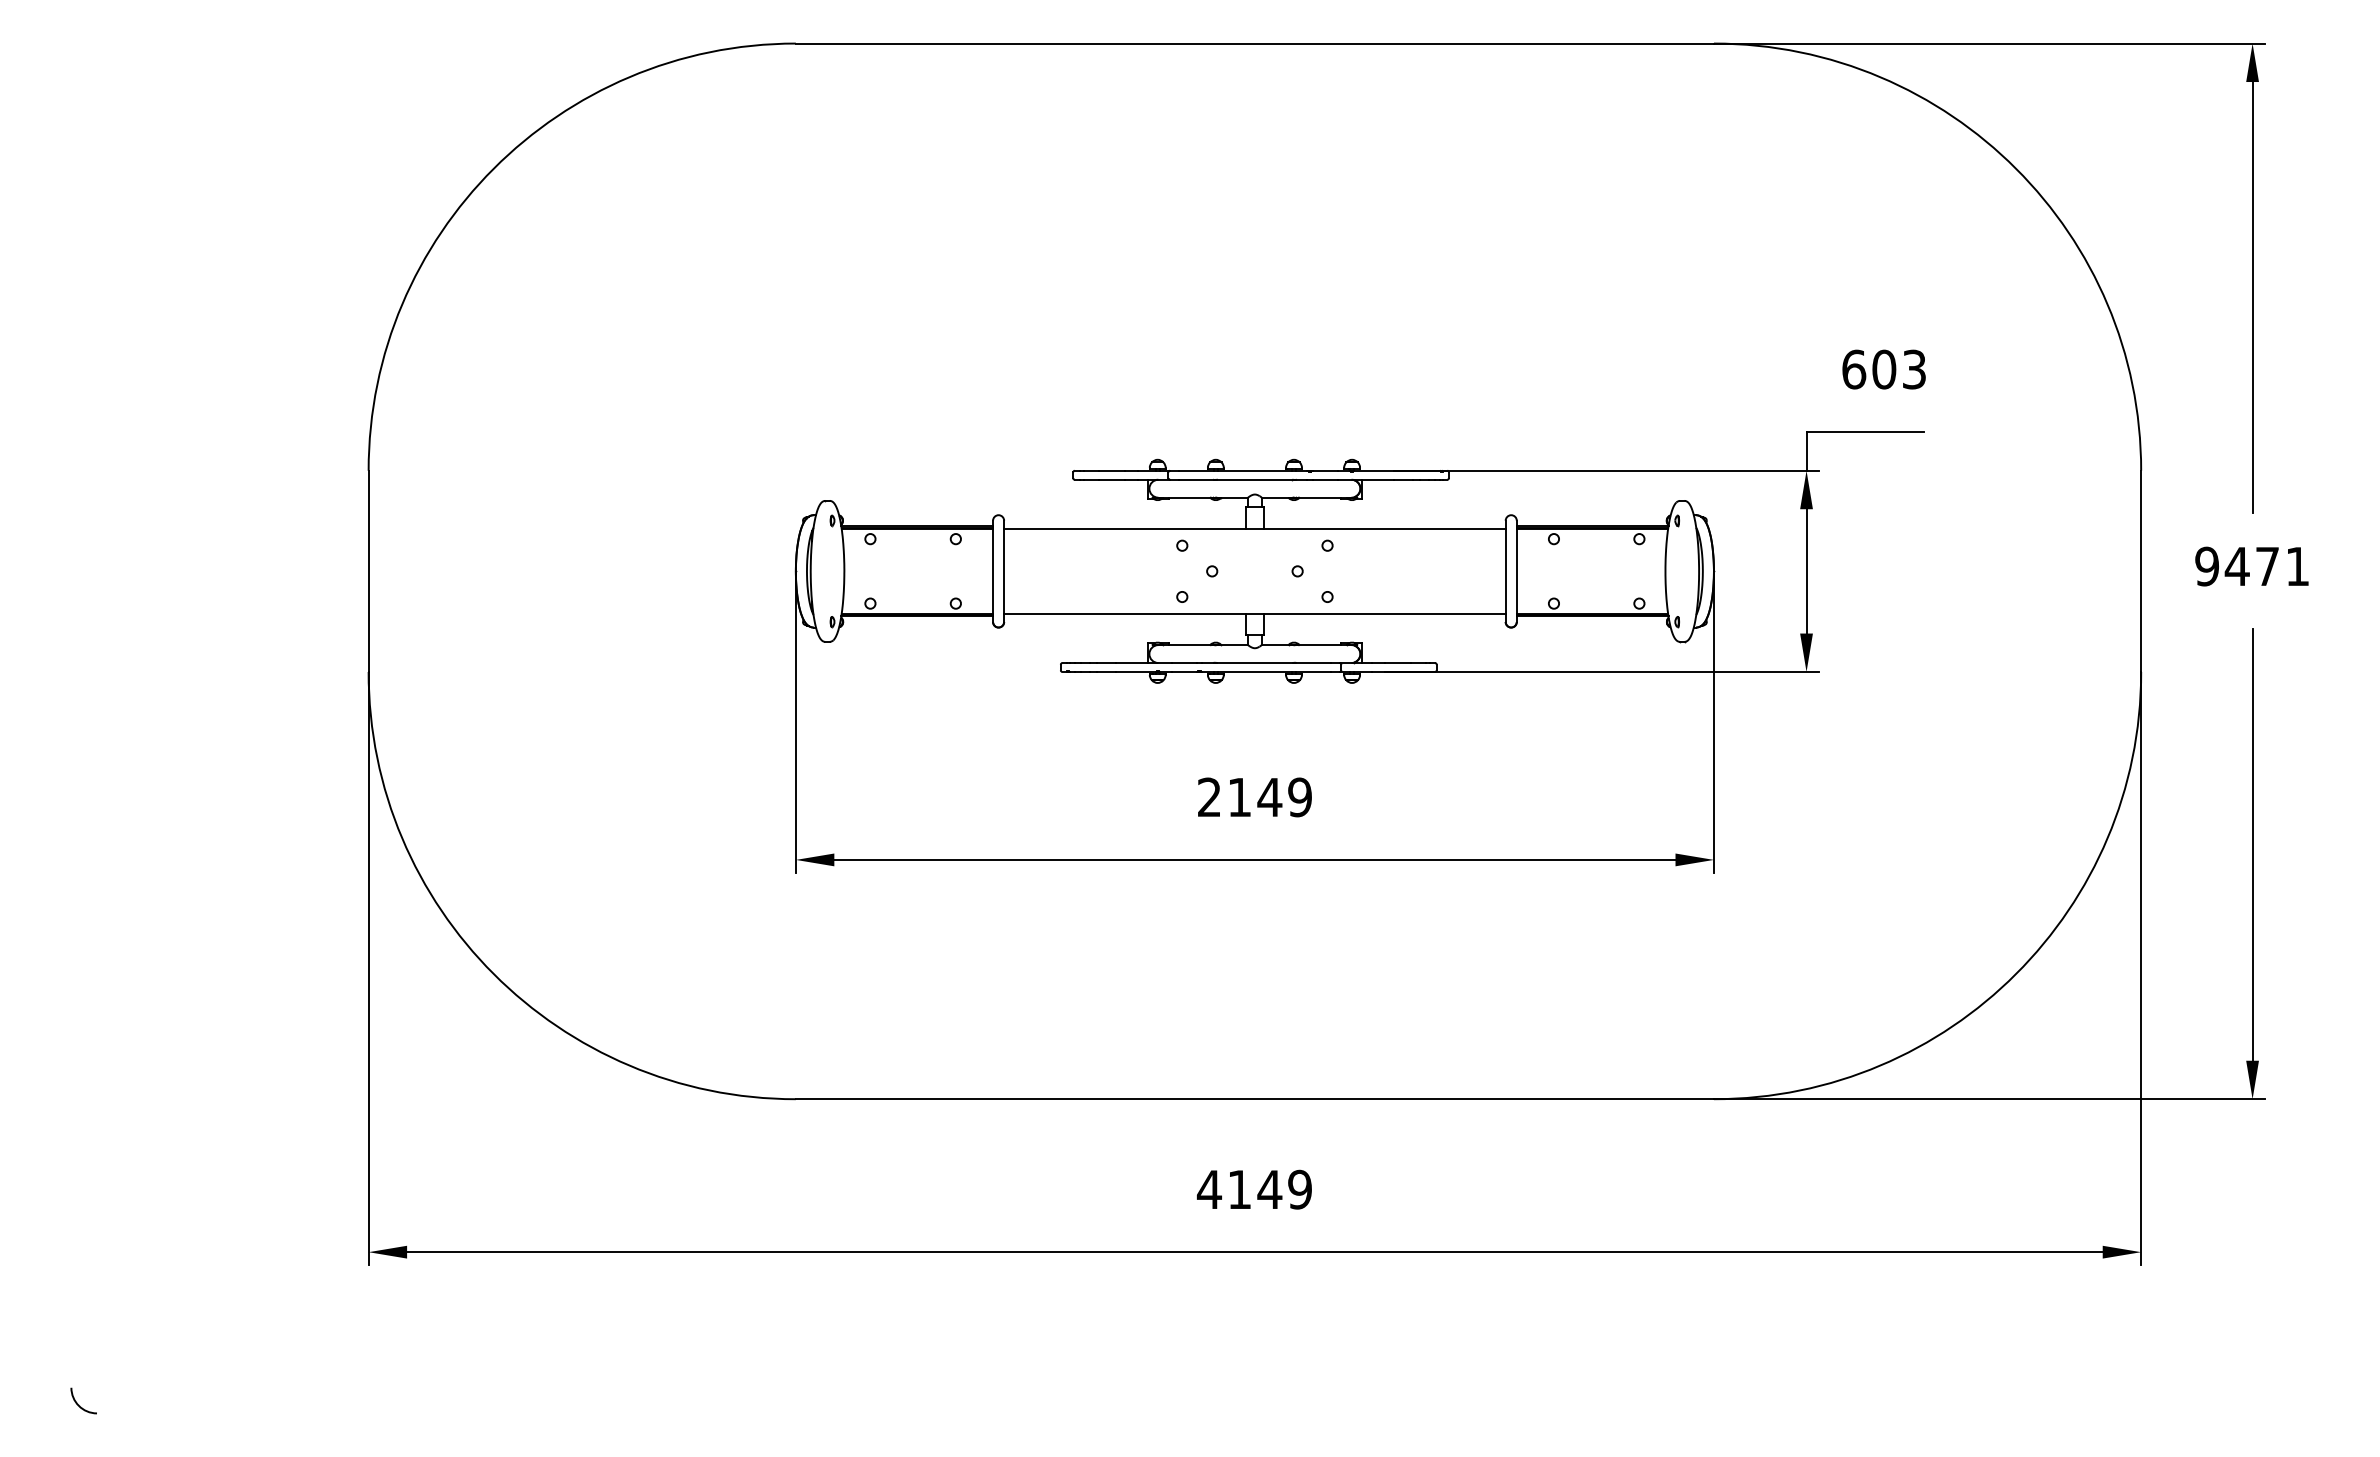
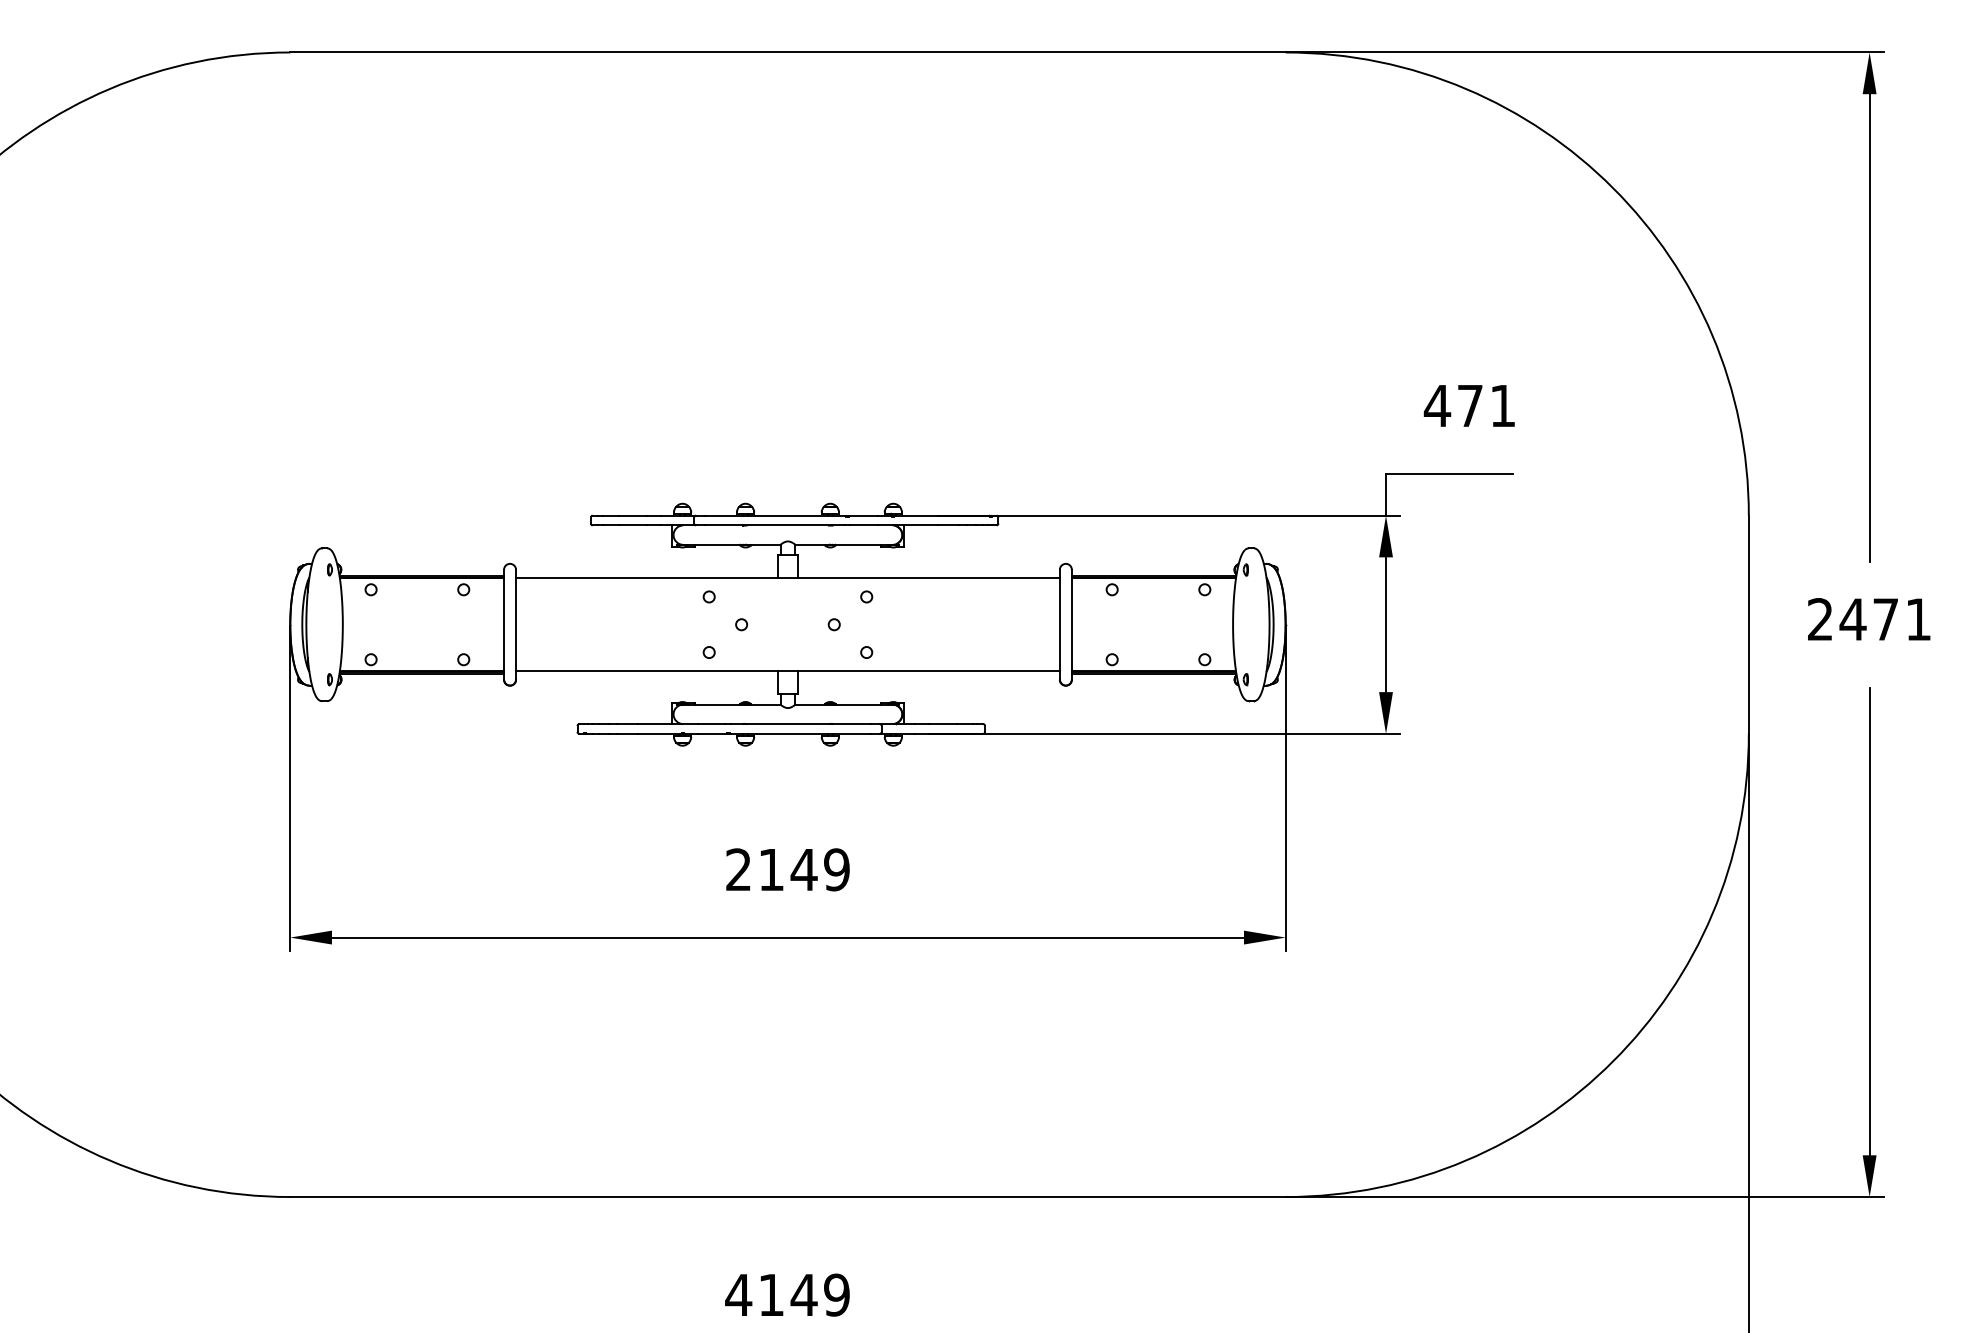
text: (1883, 369) -> (1469, 405), 603 -> 471
text: (2206, 566) -> (1819, 619), 9471 -> 2471

